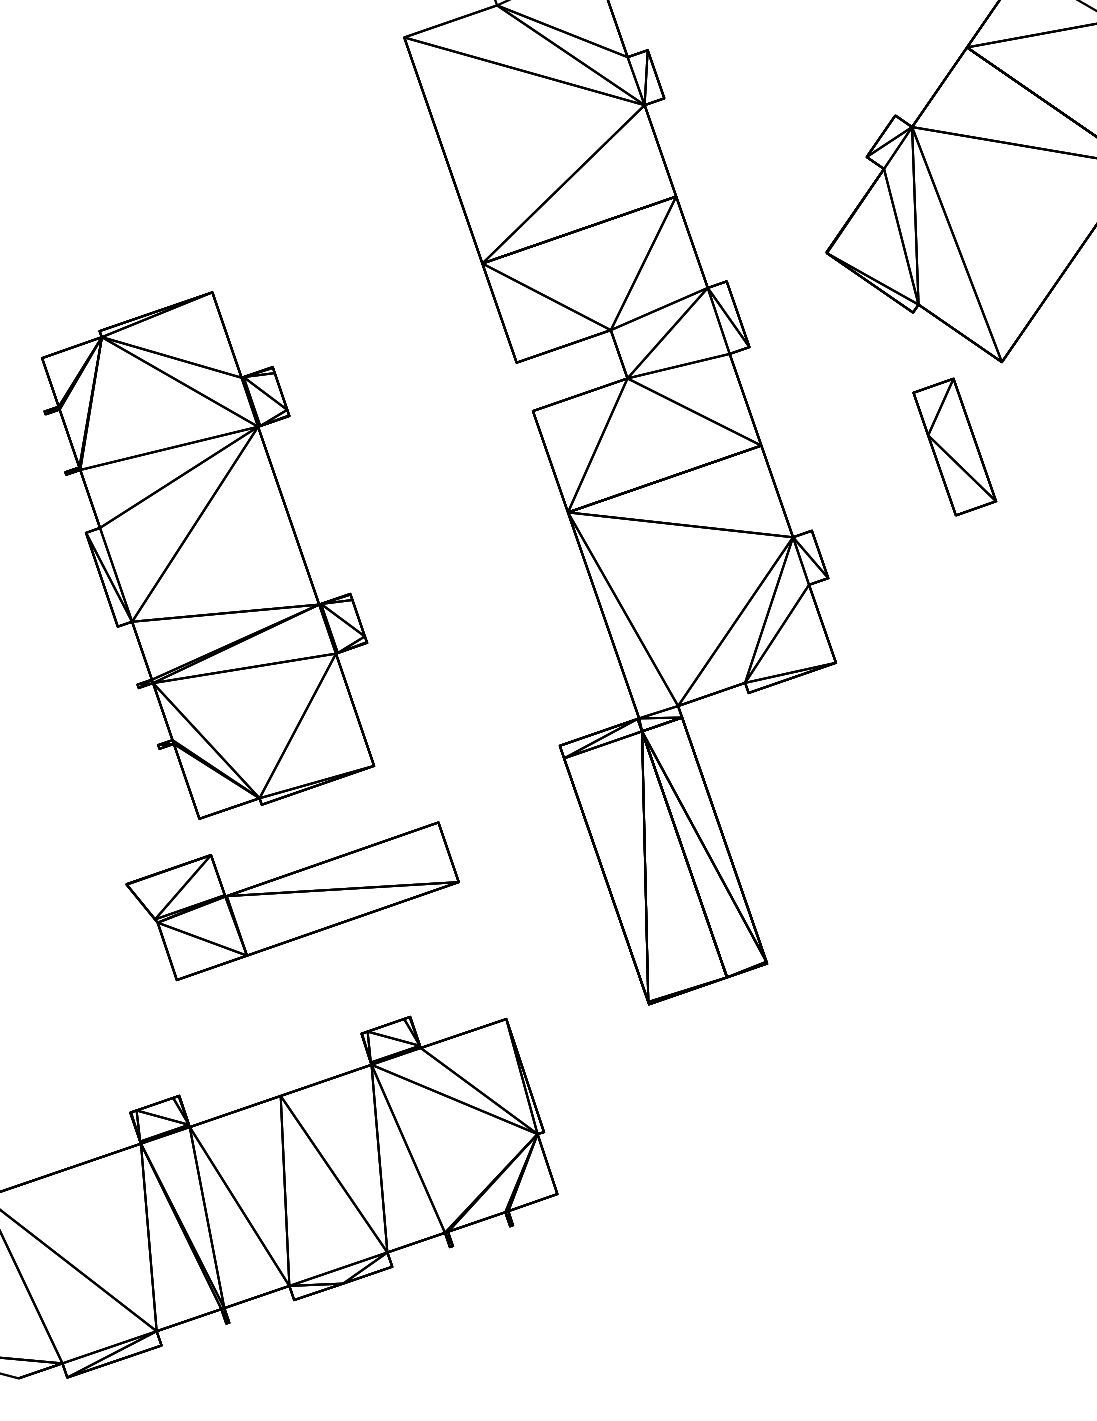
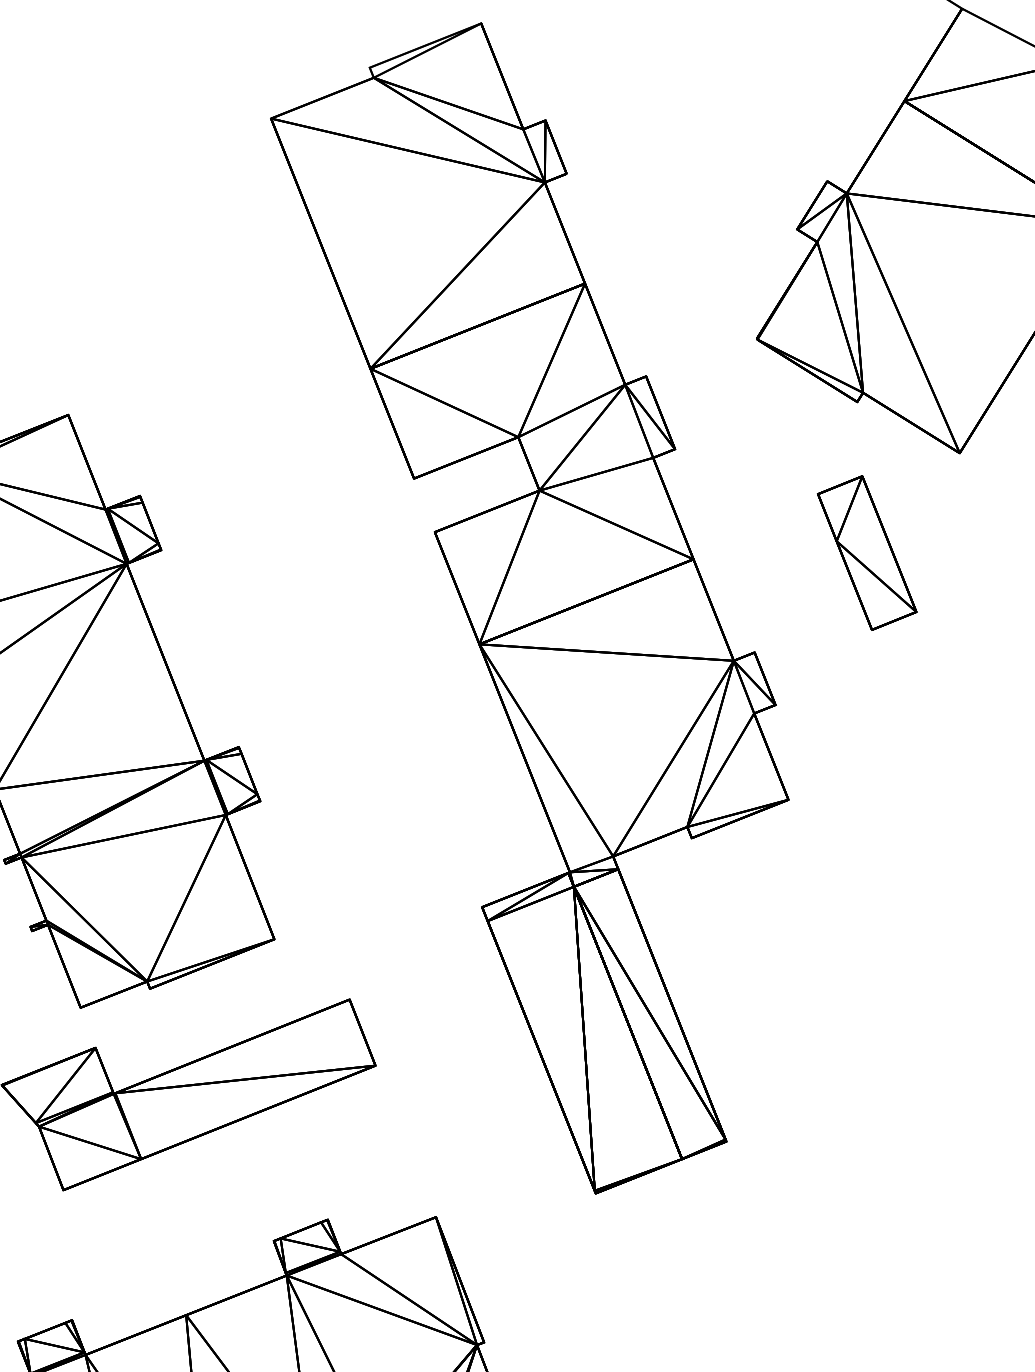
part: (954, 446) -> (866, 552), moved

